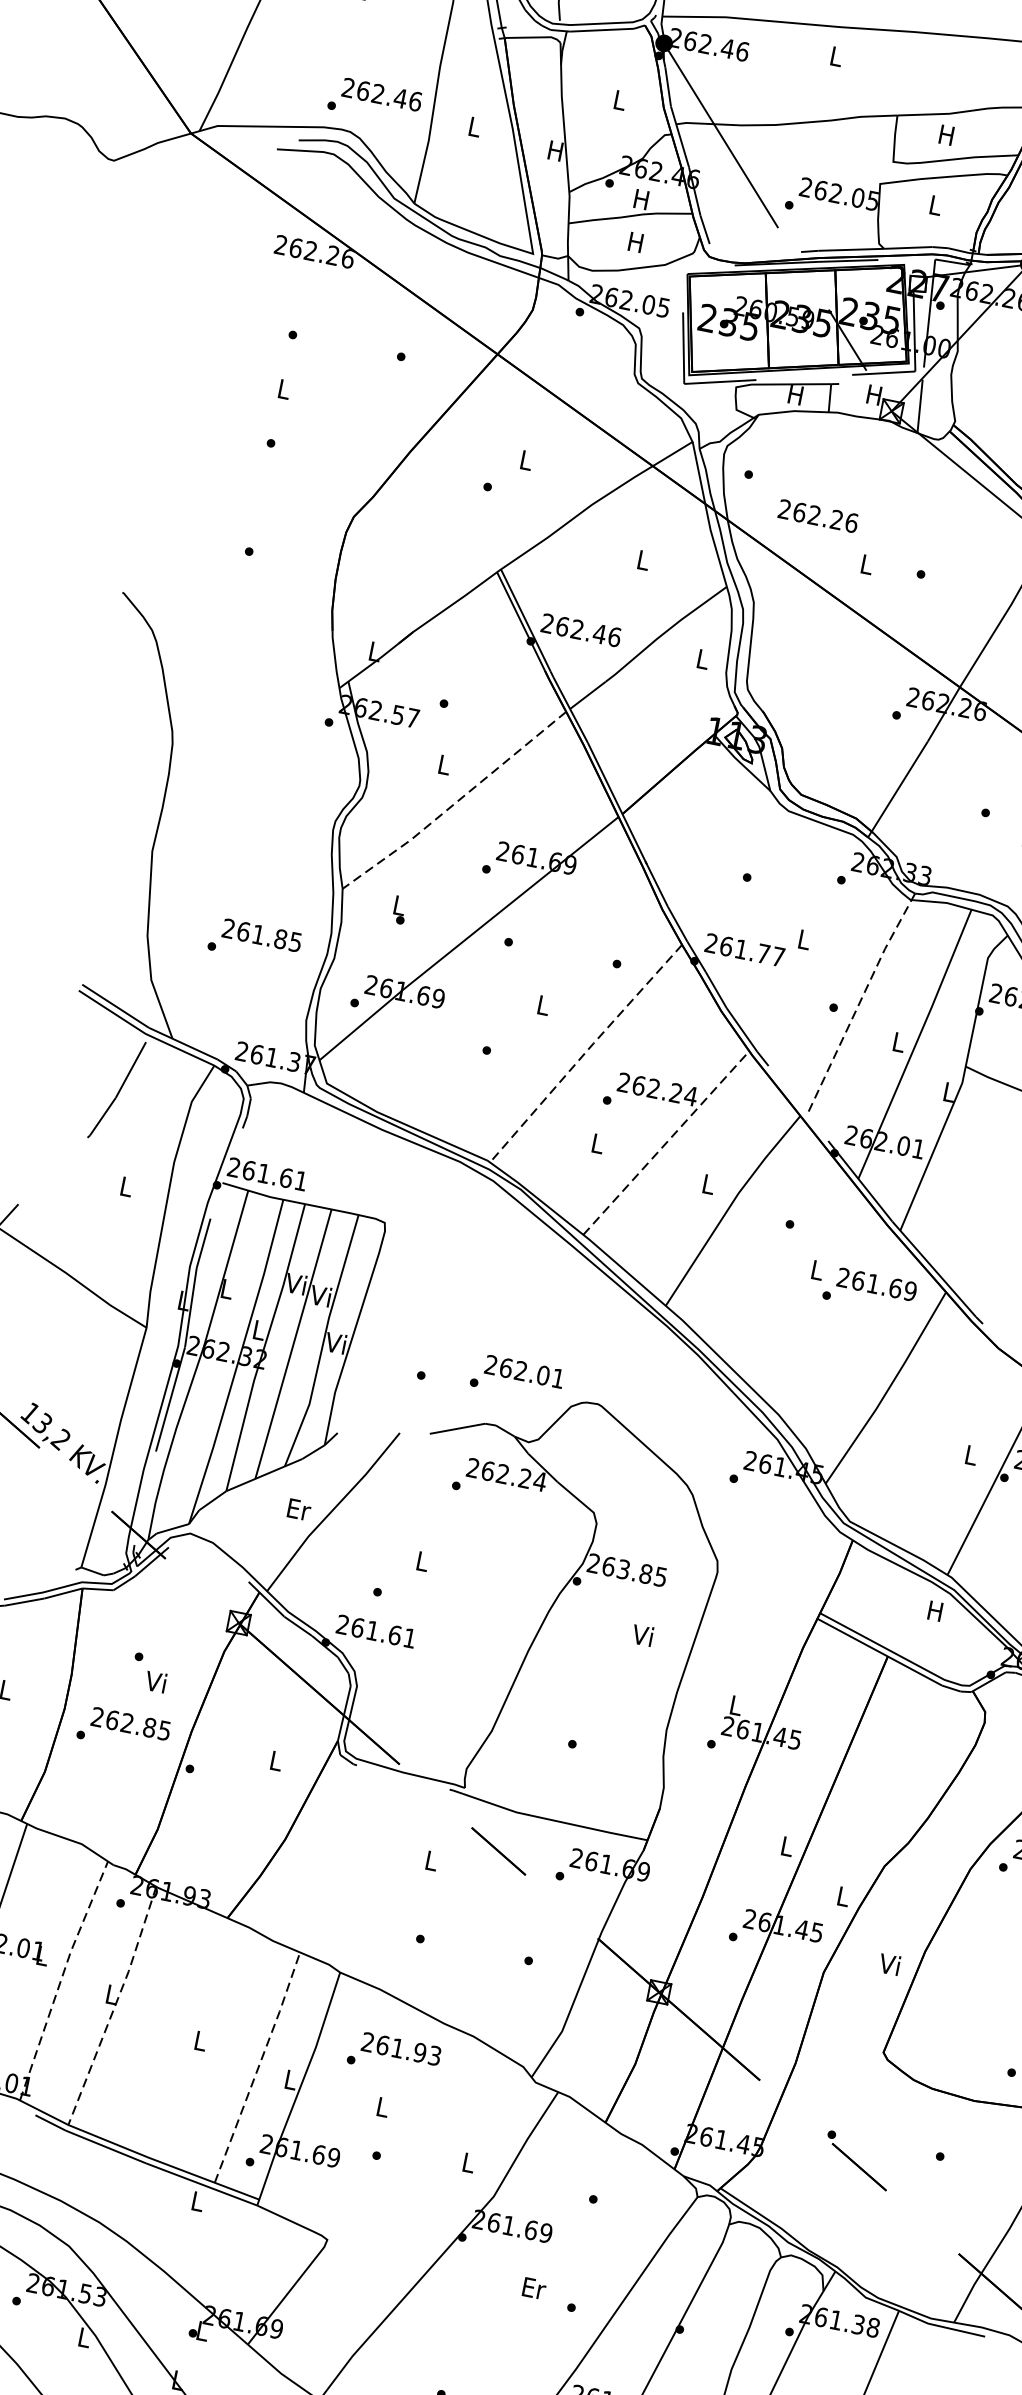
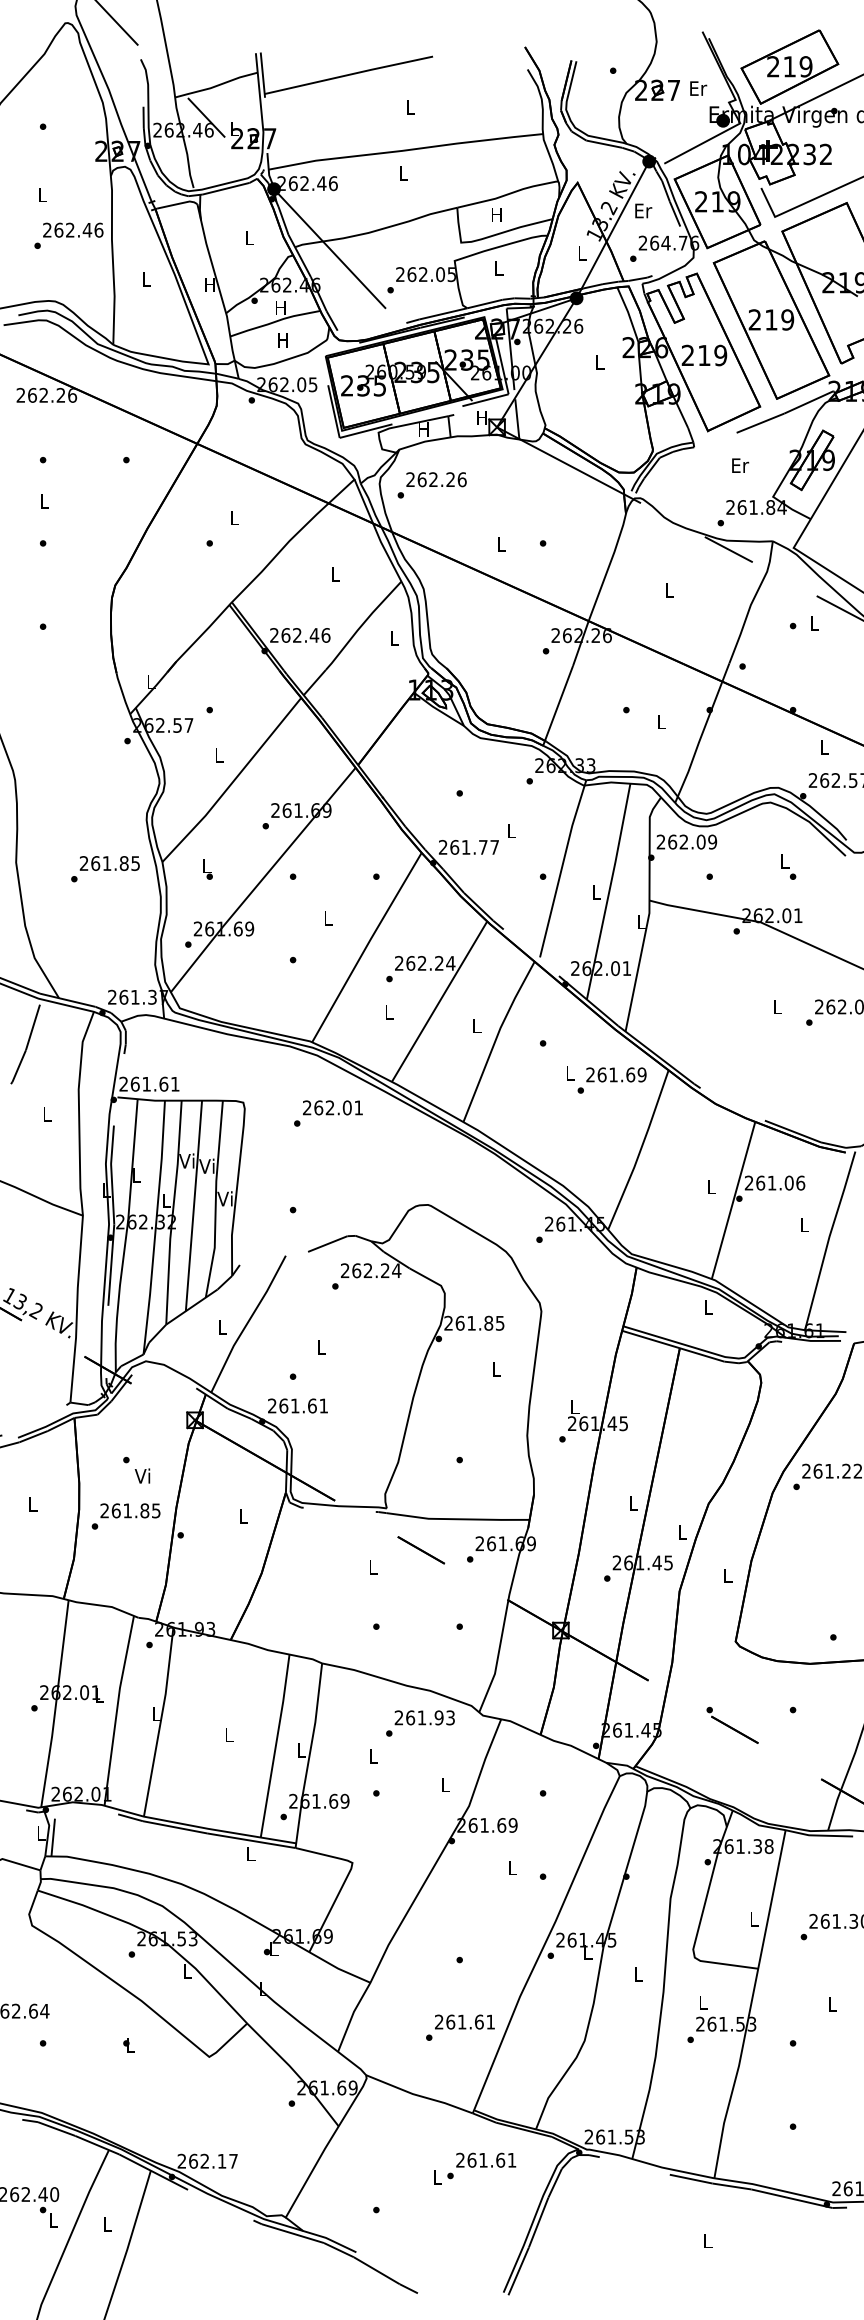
text: (374, 100) -> (68, 235), moved
text: (818, 515) -> (436, 479), moved
line: (454, 803) -> (232, 782), dashed -> solid
text: (254, 942) -> (105, 869), moved
line: (859, 1001) -> (561, 868), dashed -> solid
line: (585, 1052) -> (366, 946), dashed -> solid
line: (666, 1142) -> (439, 1001), dashed -> solid
text: (517, 1377) -> (328, 1113), moved
text: (298, 1509) -> (222, 1327), Er -> L
text: (623, 1568) -> (471, 1322), 263.85 -> 261.85
text: (934, 1610) -> (707, 1307), H -> L
text: (641, 1634) -> (494, 1368), Vi -> L
text: (127, 1722) -> (127, 1510), 262.85 -> 261.85
text: (888, 1964) -> (726, 1575), Vi -> L
line: (62, 1978) -> (117, 1709), dashed -> solid
line: (114, 2006) -> (160, 1722), dashed -> solid
text: (394, 2055) -> (420, 1723), moved
line: (258, 2066) -> (275, 1745), dashed -> solid
text: (534, 2287) -> (512, 1867), Er -> L

